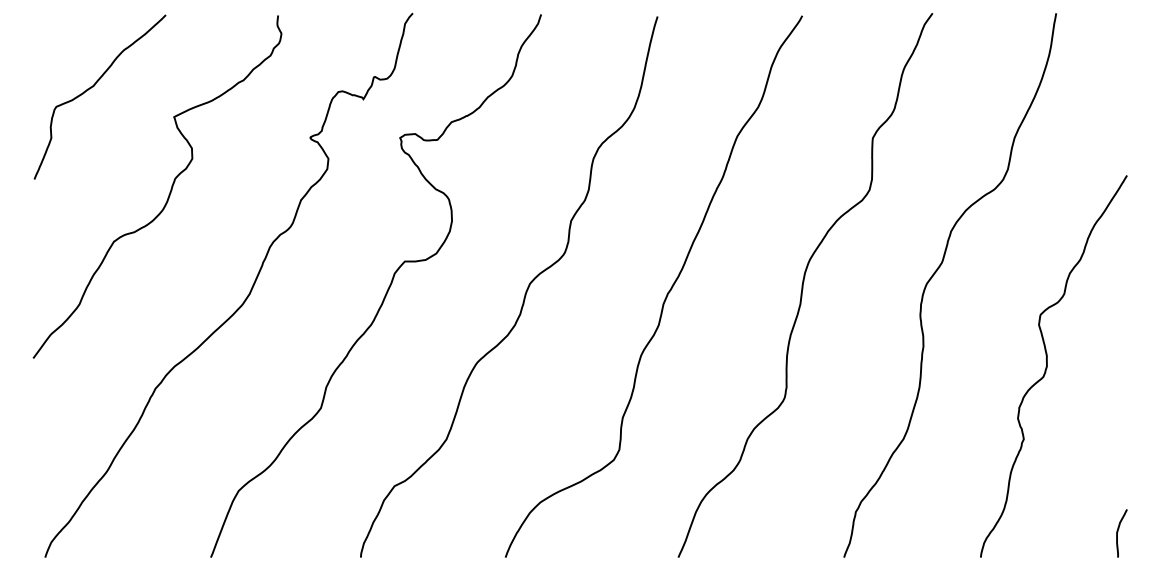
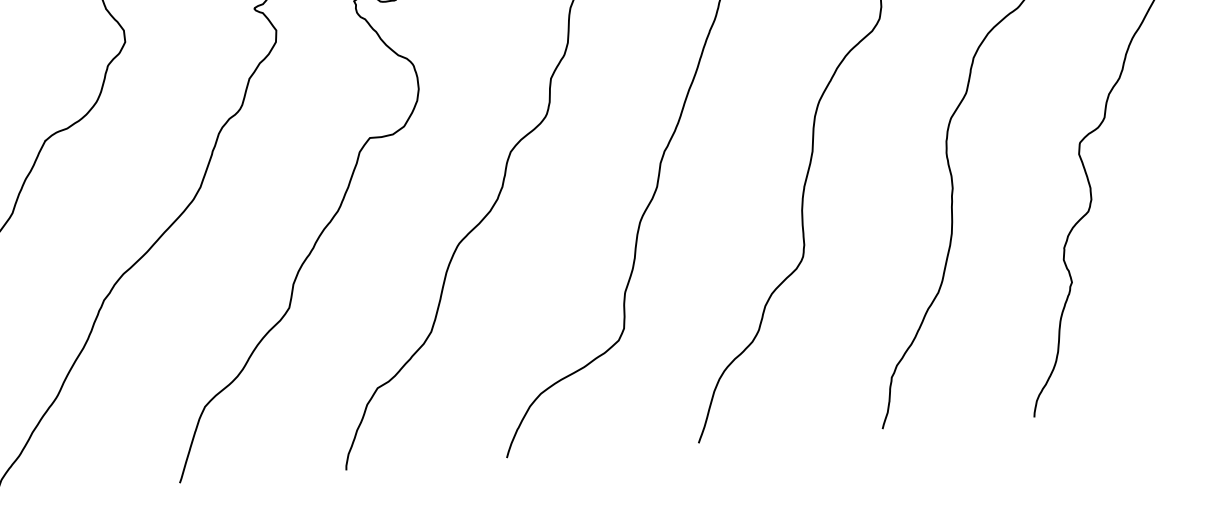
curve: (1118, 532) -> (1185, 377), removed

